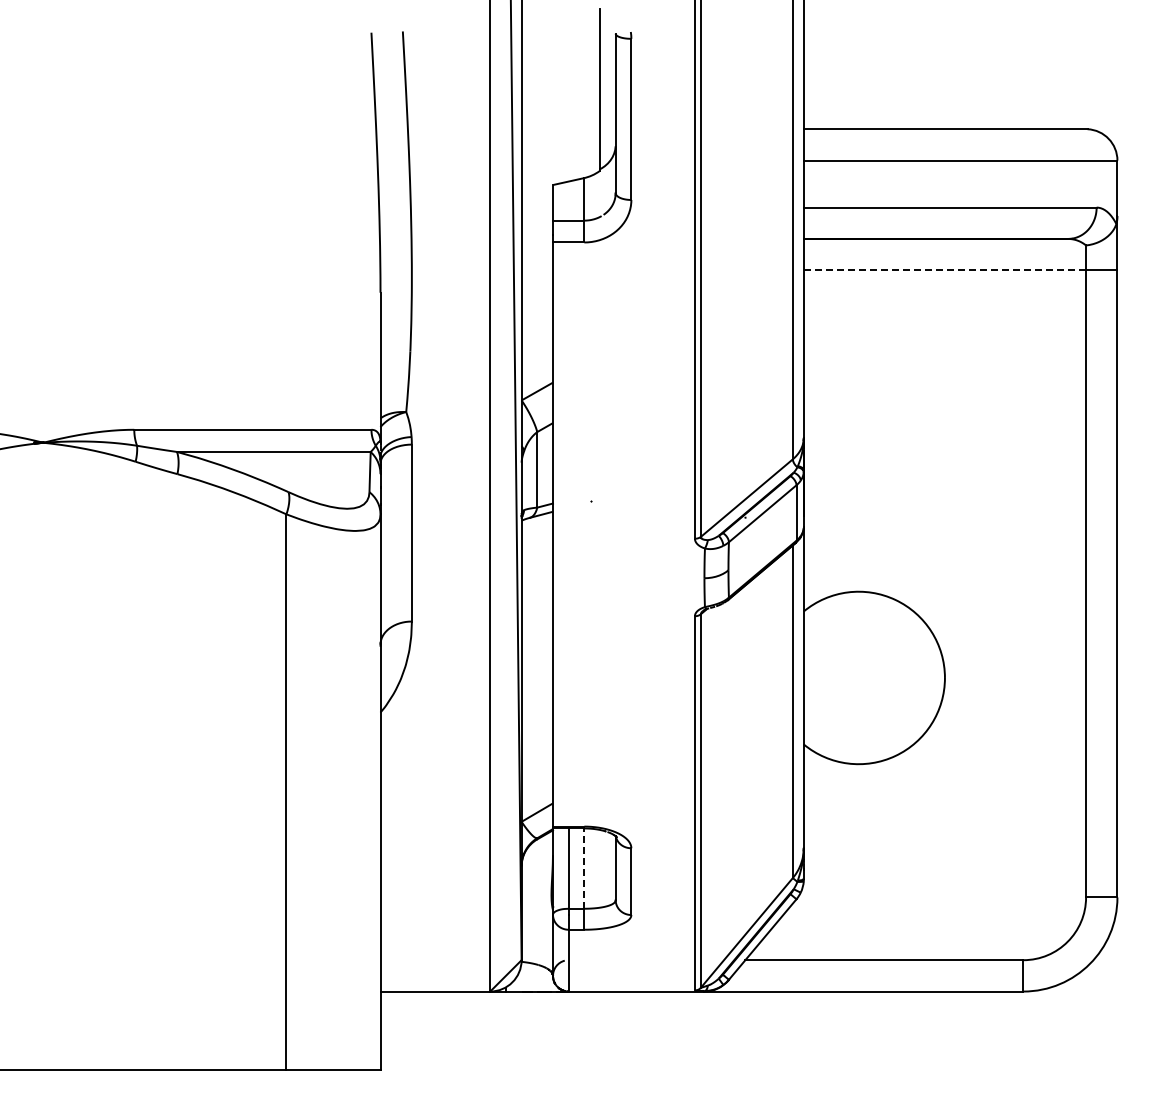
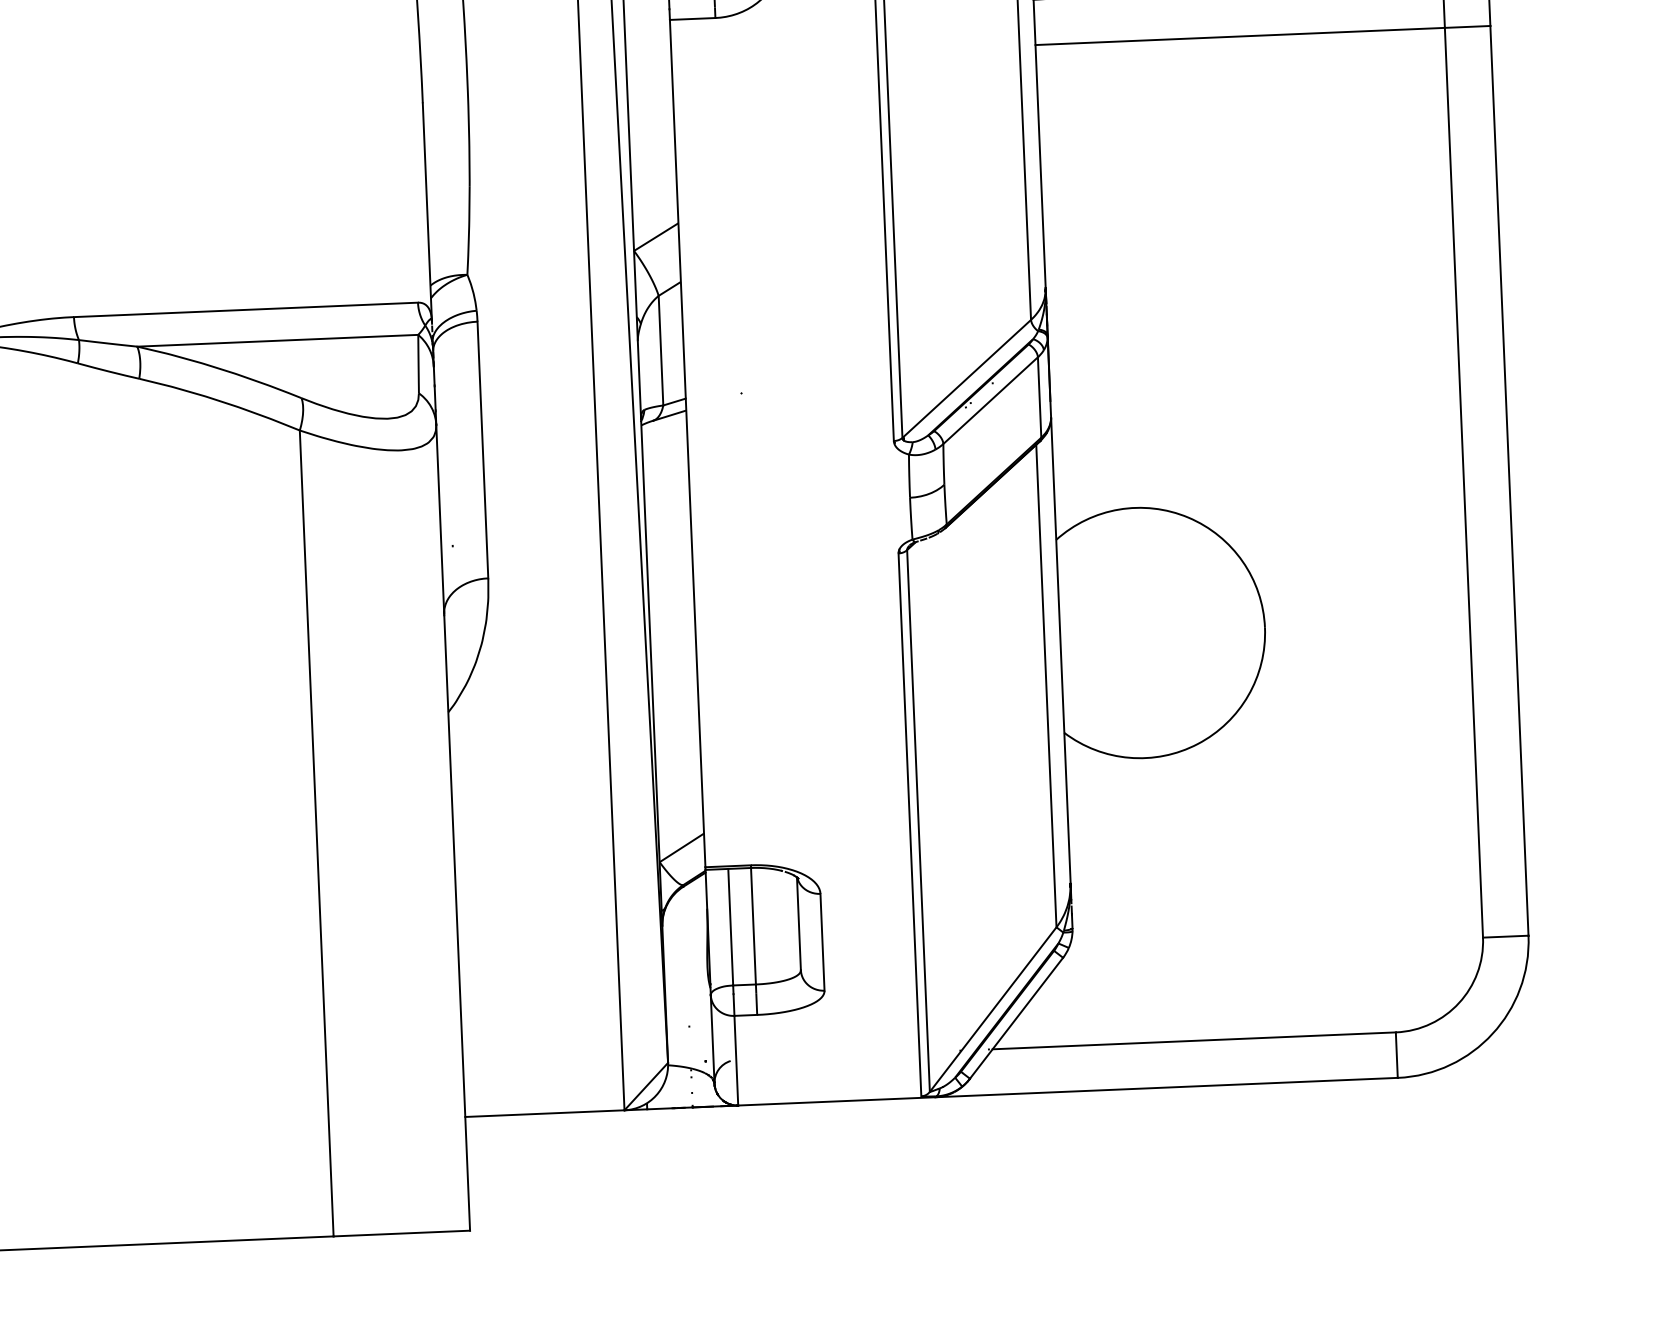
line: (944, 270) -> (1239, 36), dashed -> solid
line: (584, 868) -> (753, 926), dashed -> solid

